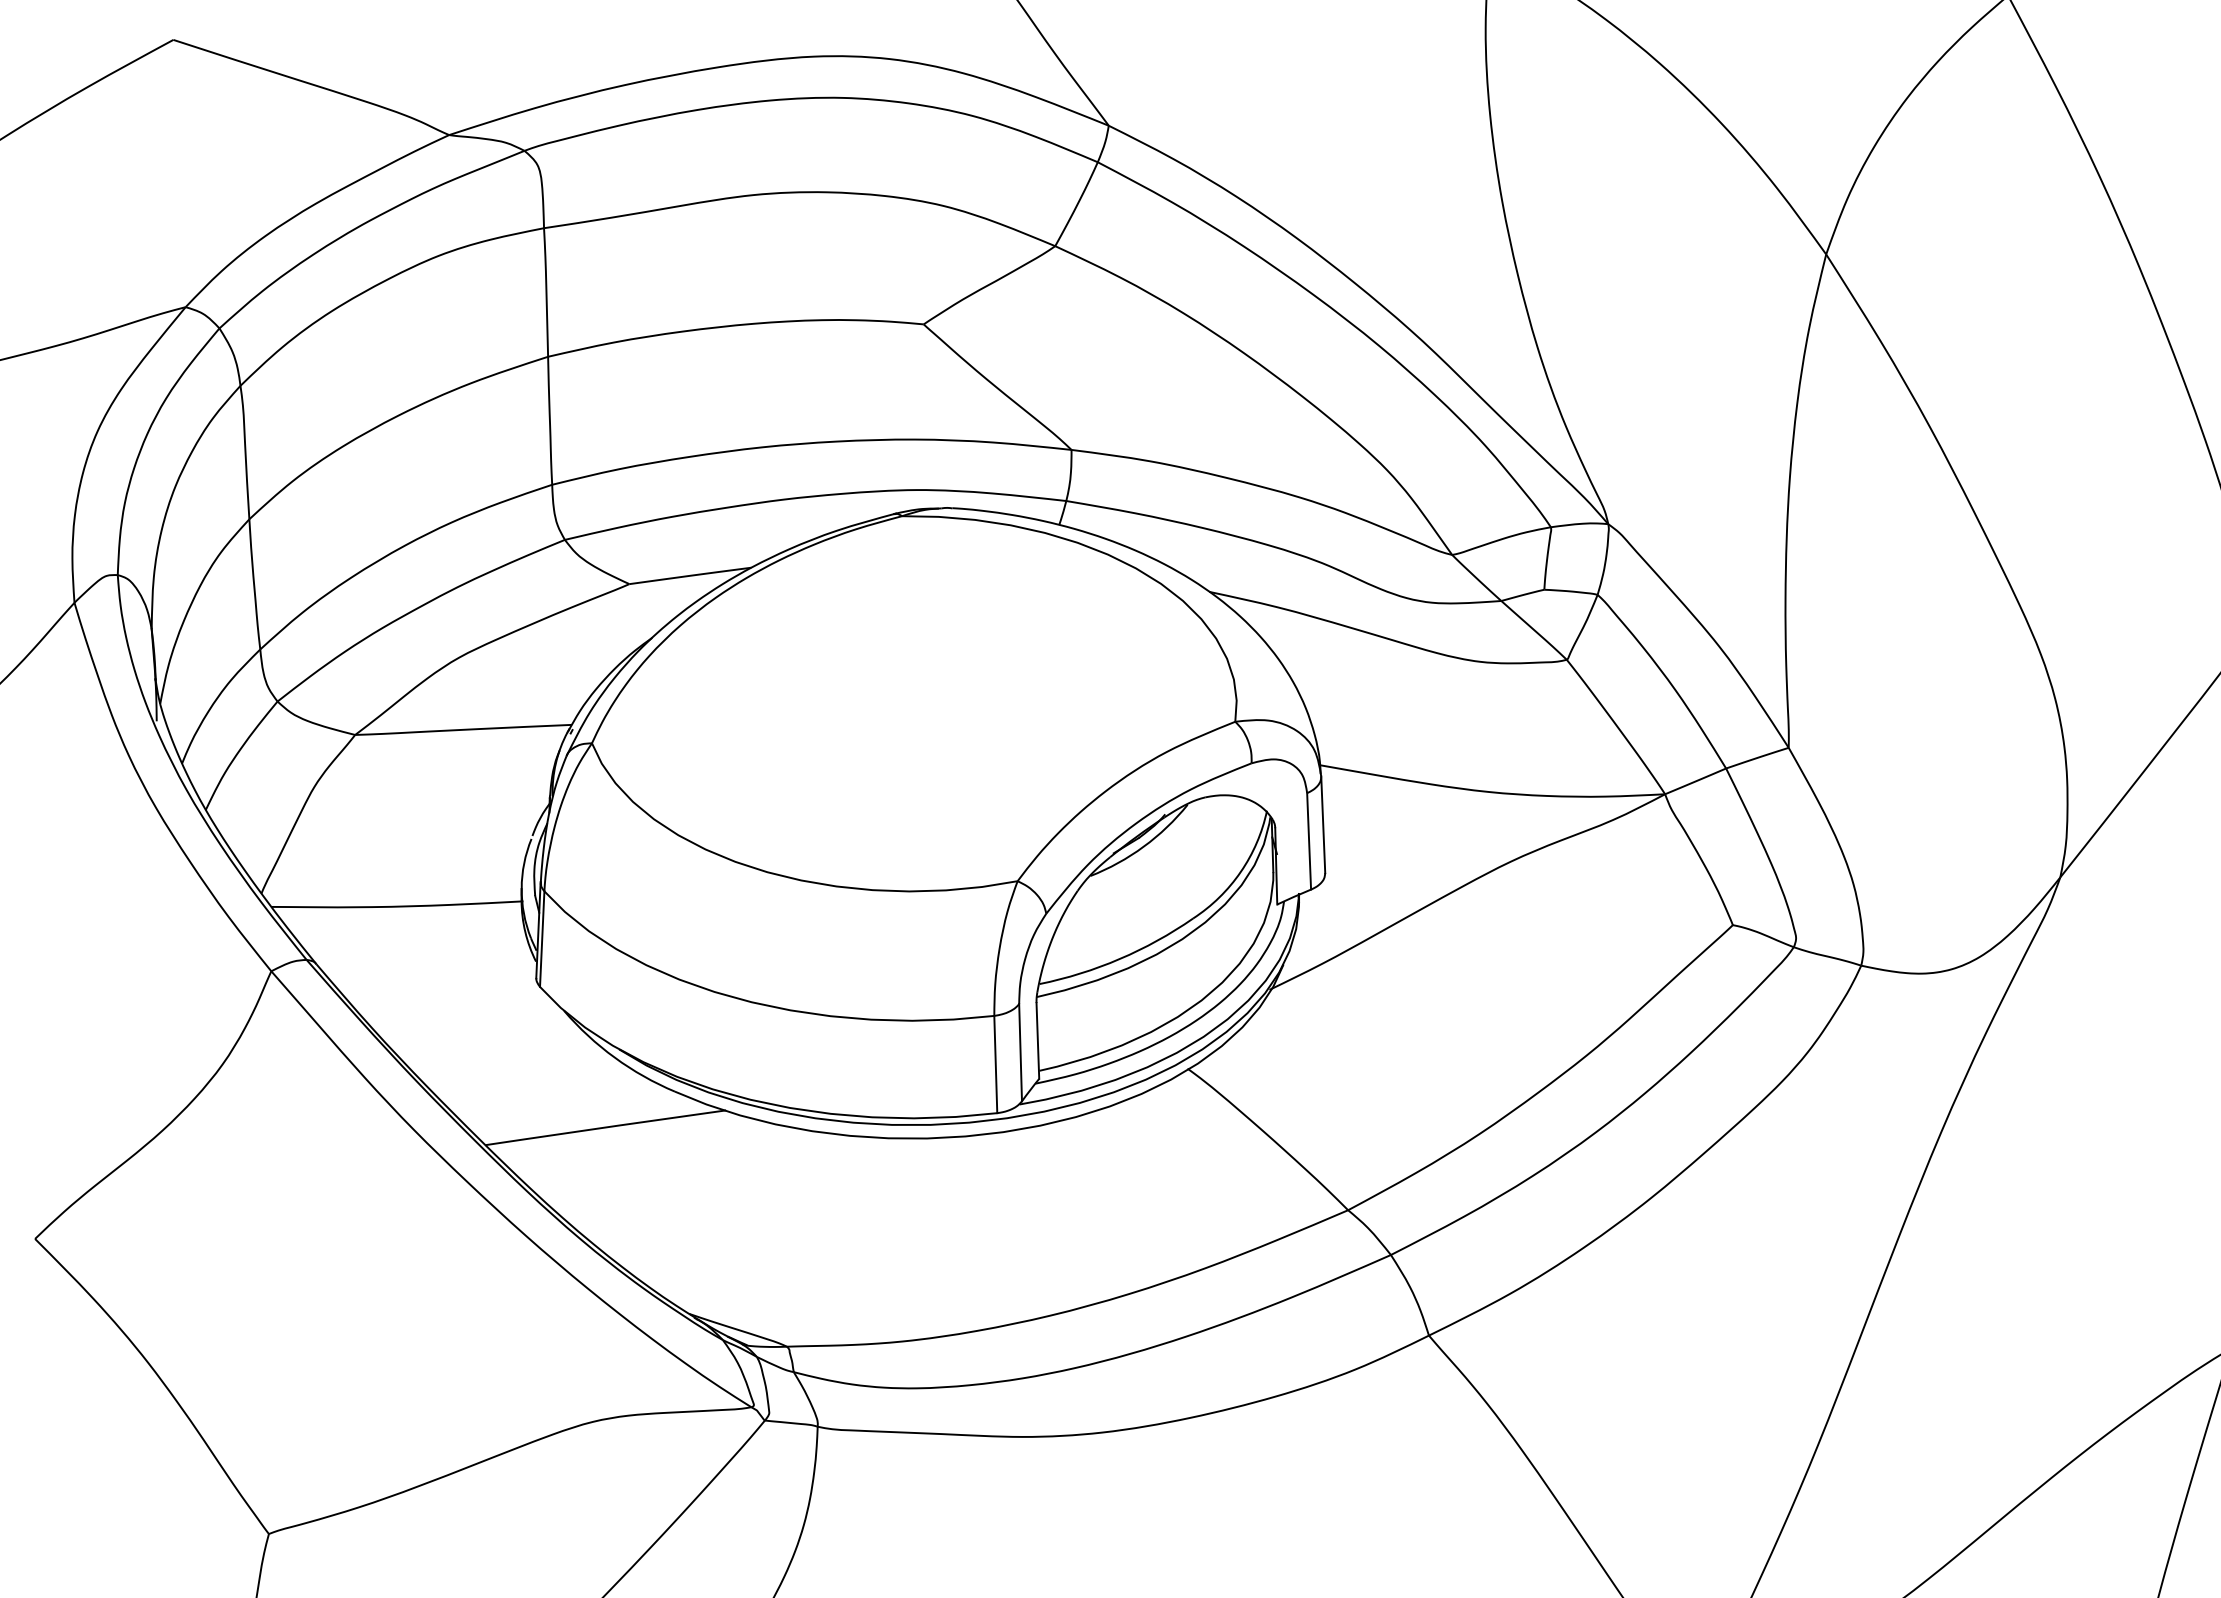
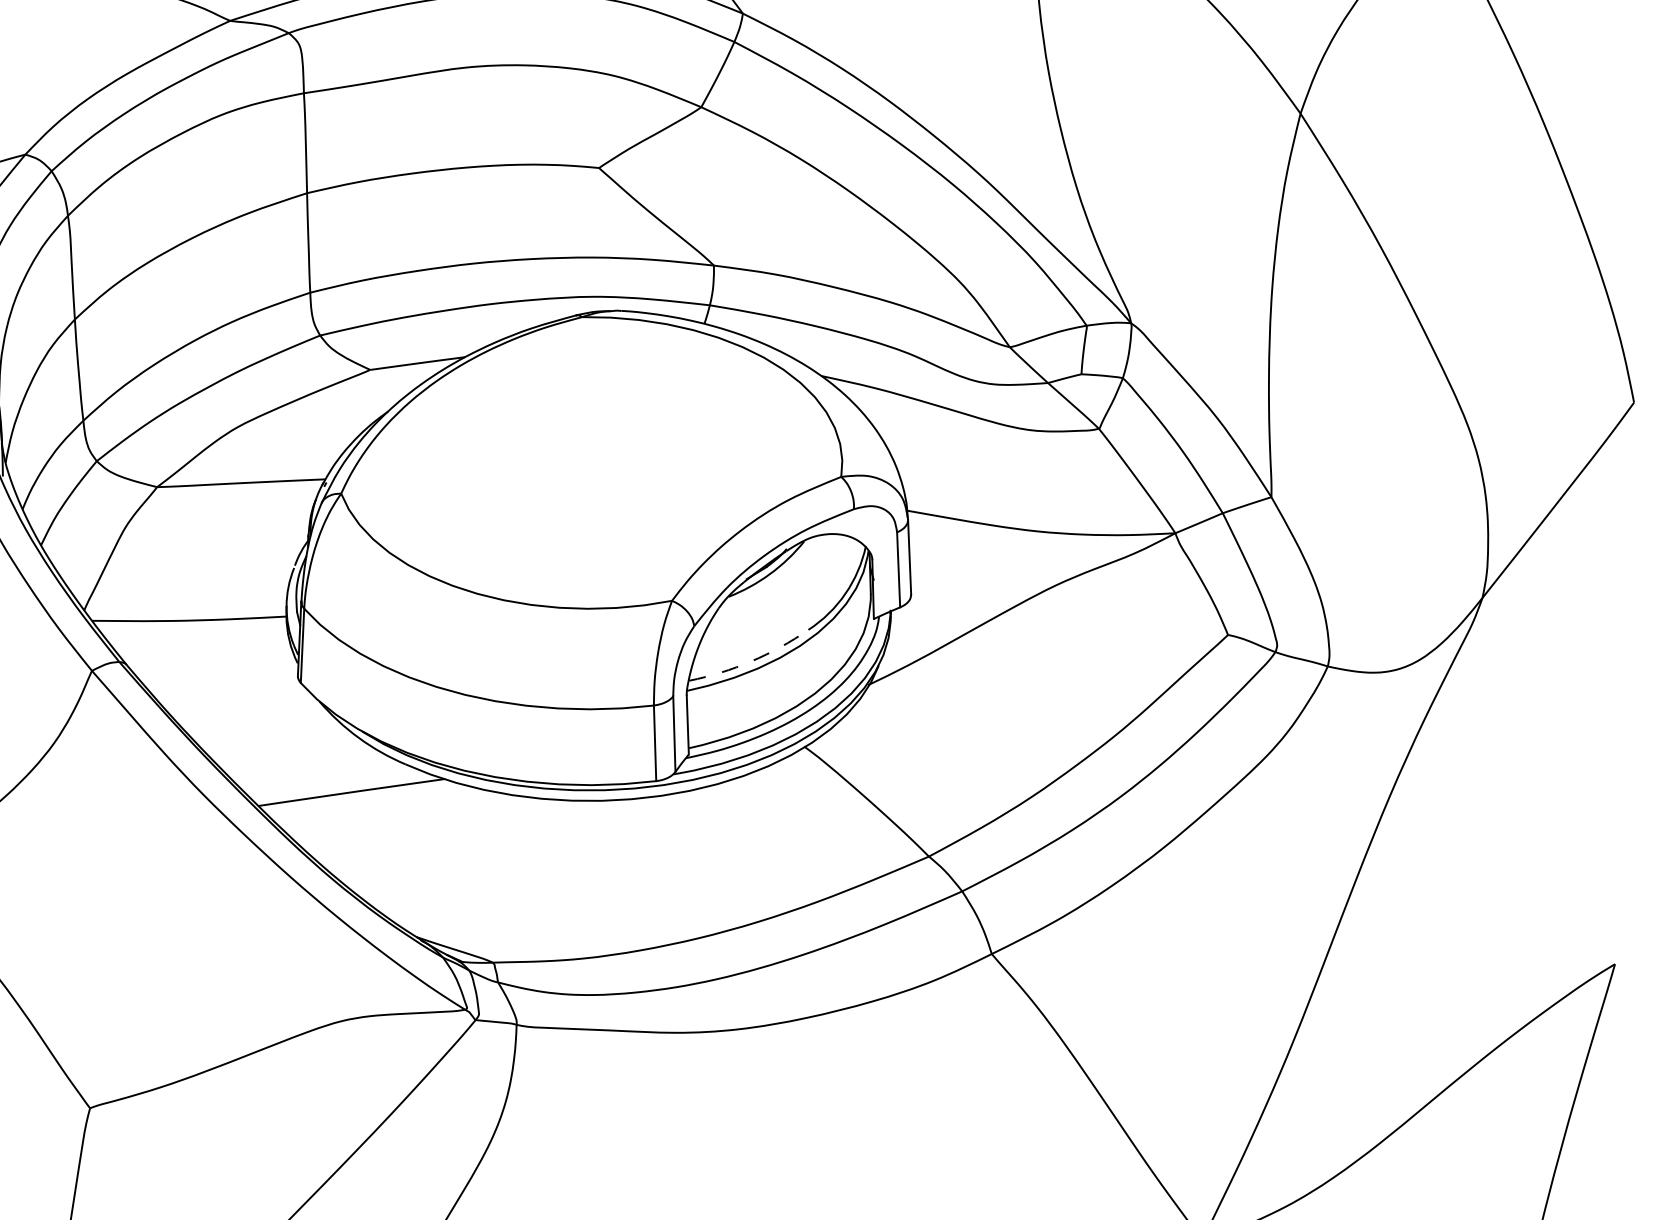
arc: (1119, 959) -> (751, 661), solid -> dashed

